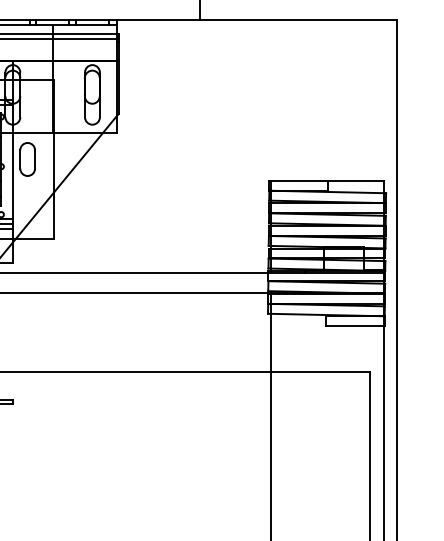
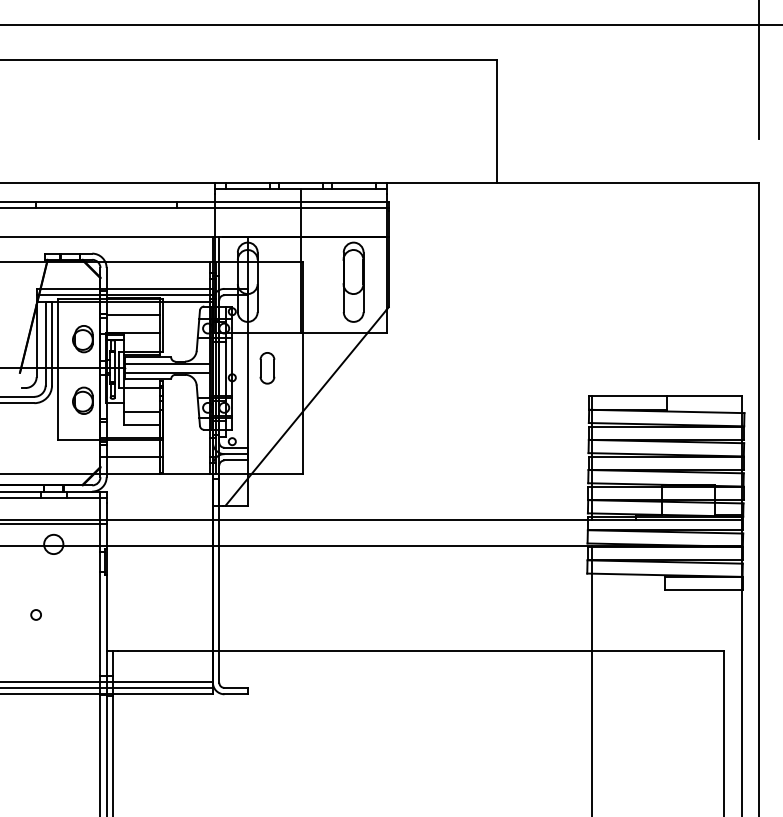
part: (27, 159) -> (267, 368), size x0.7

